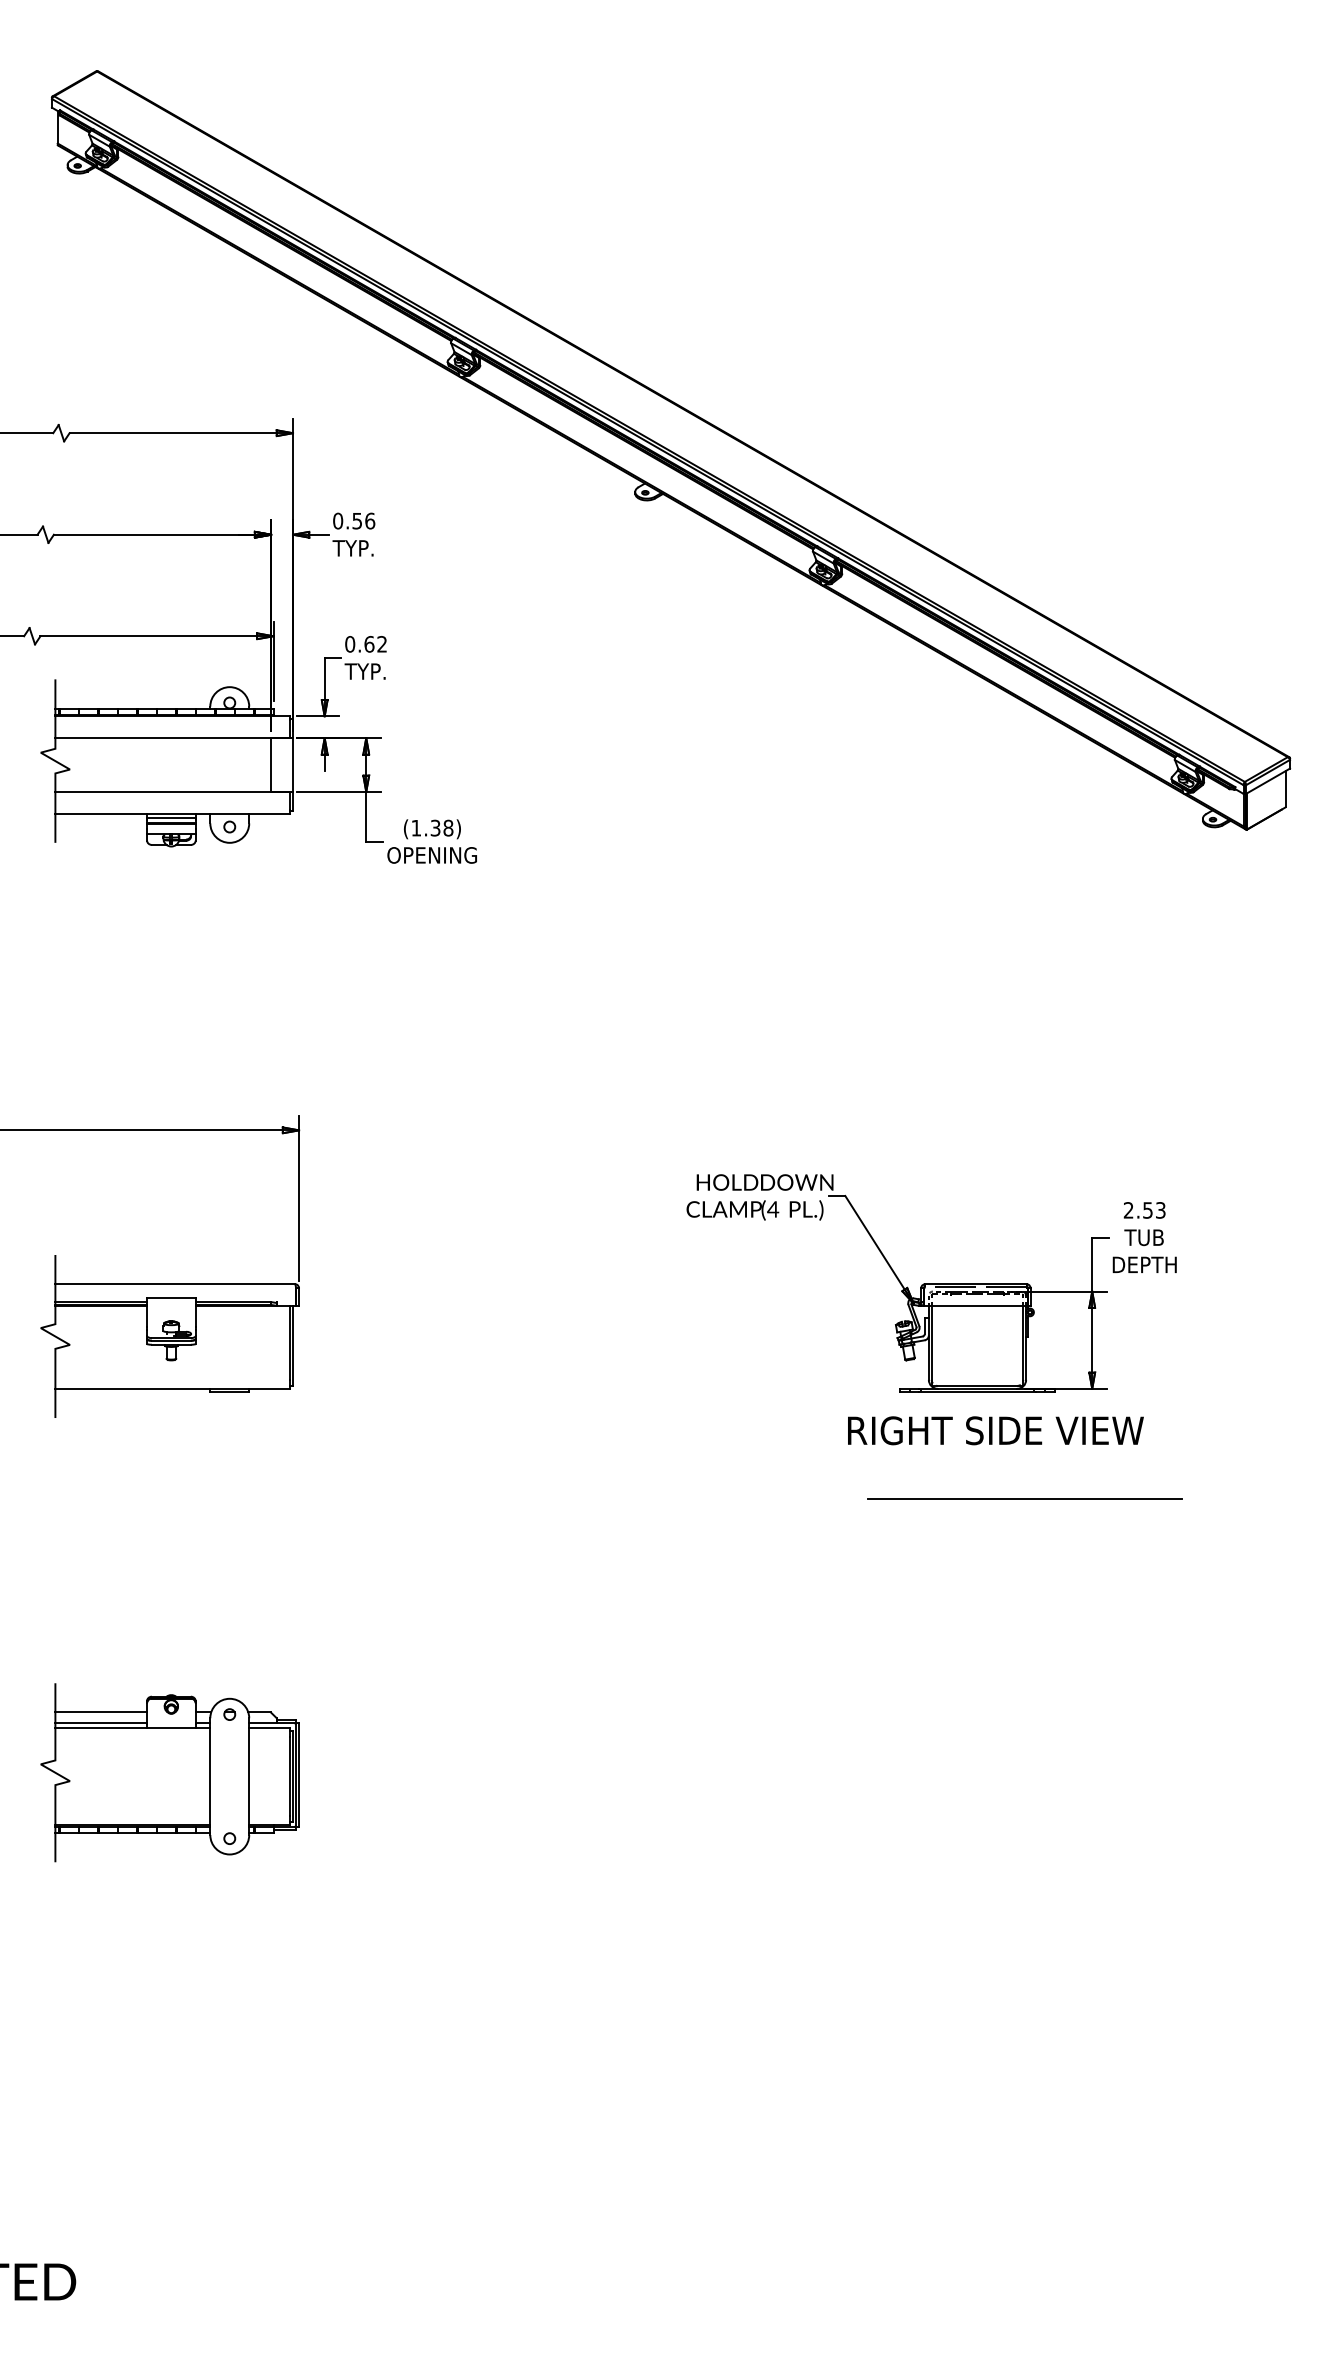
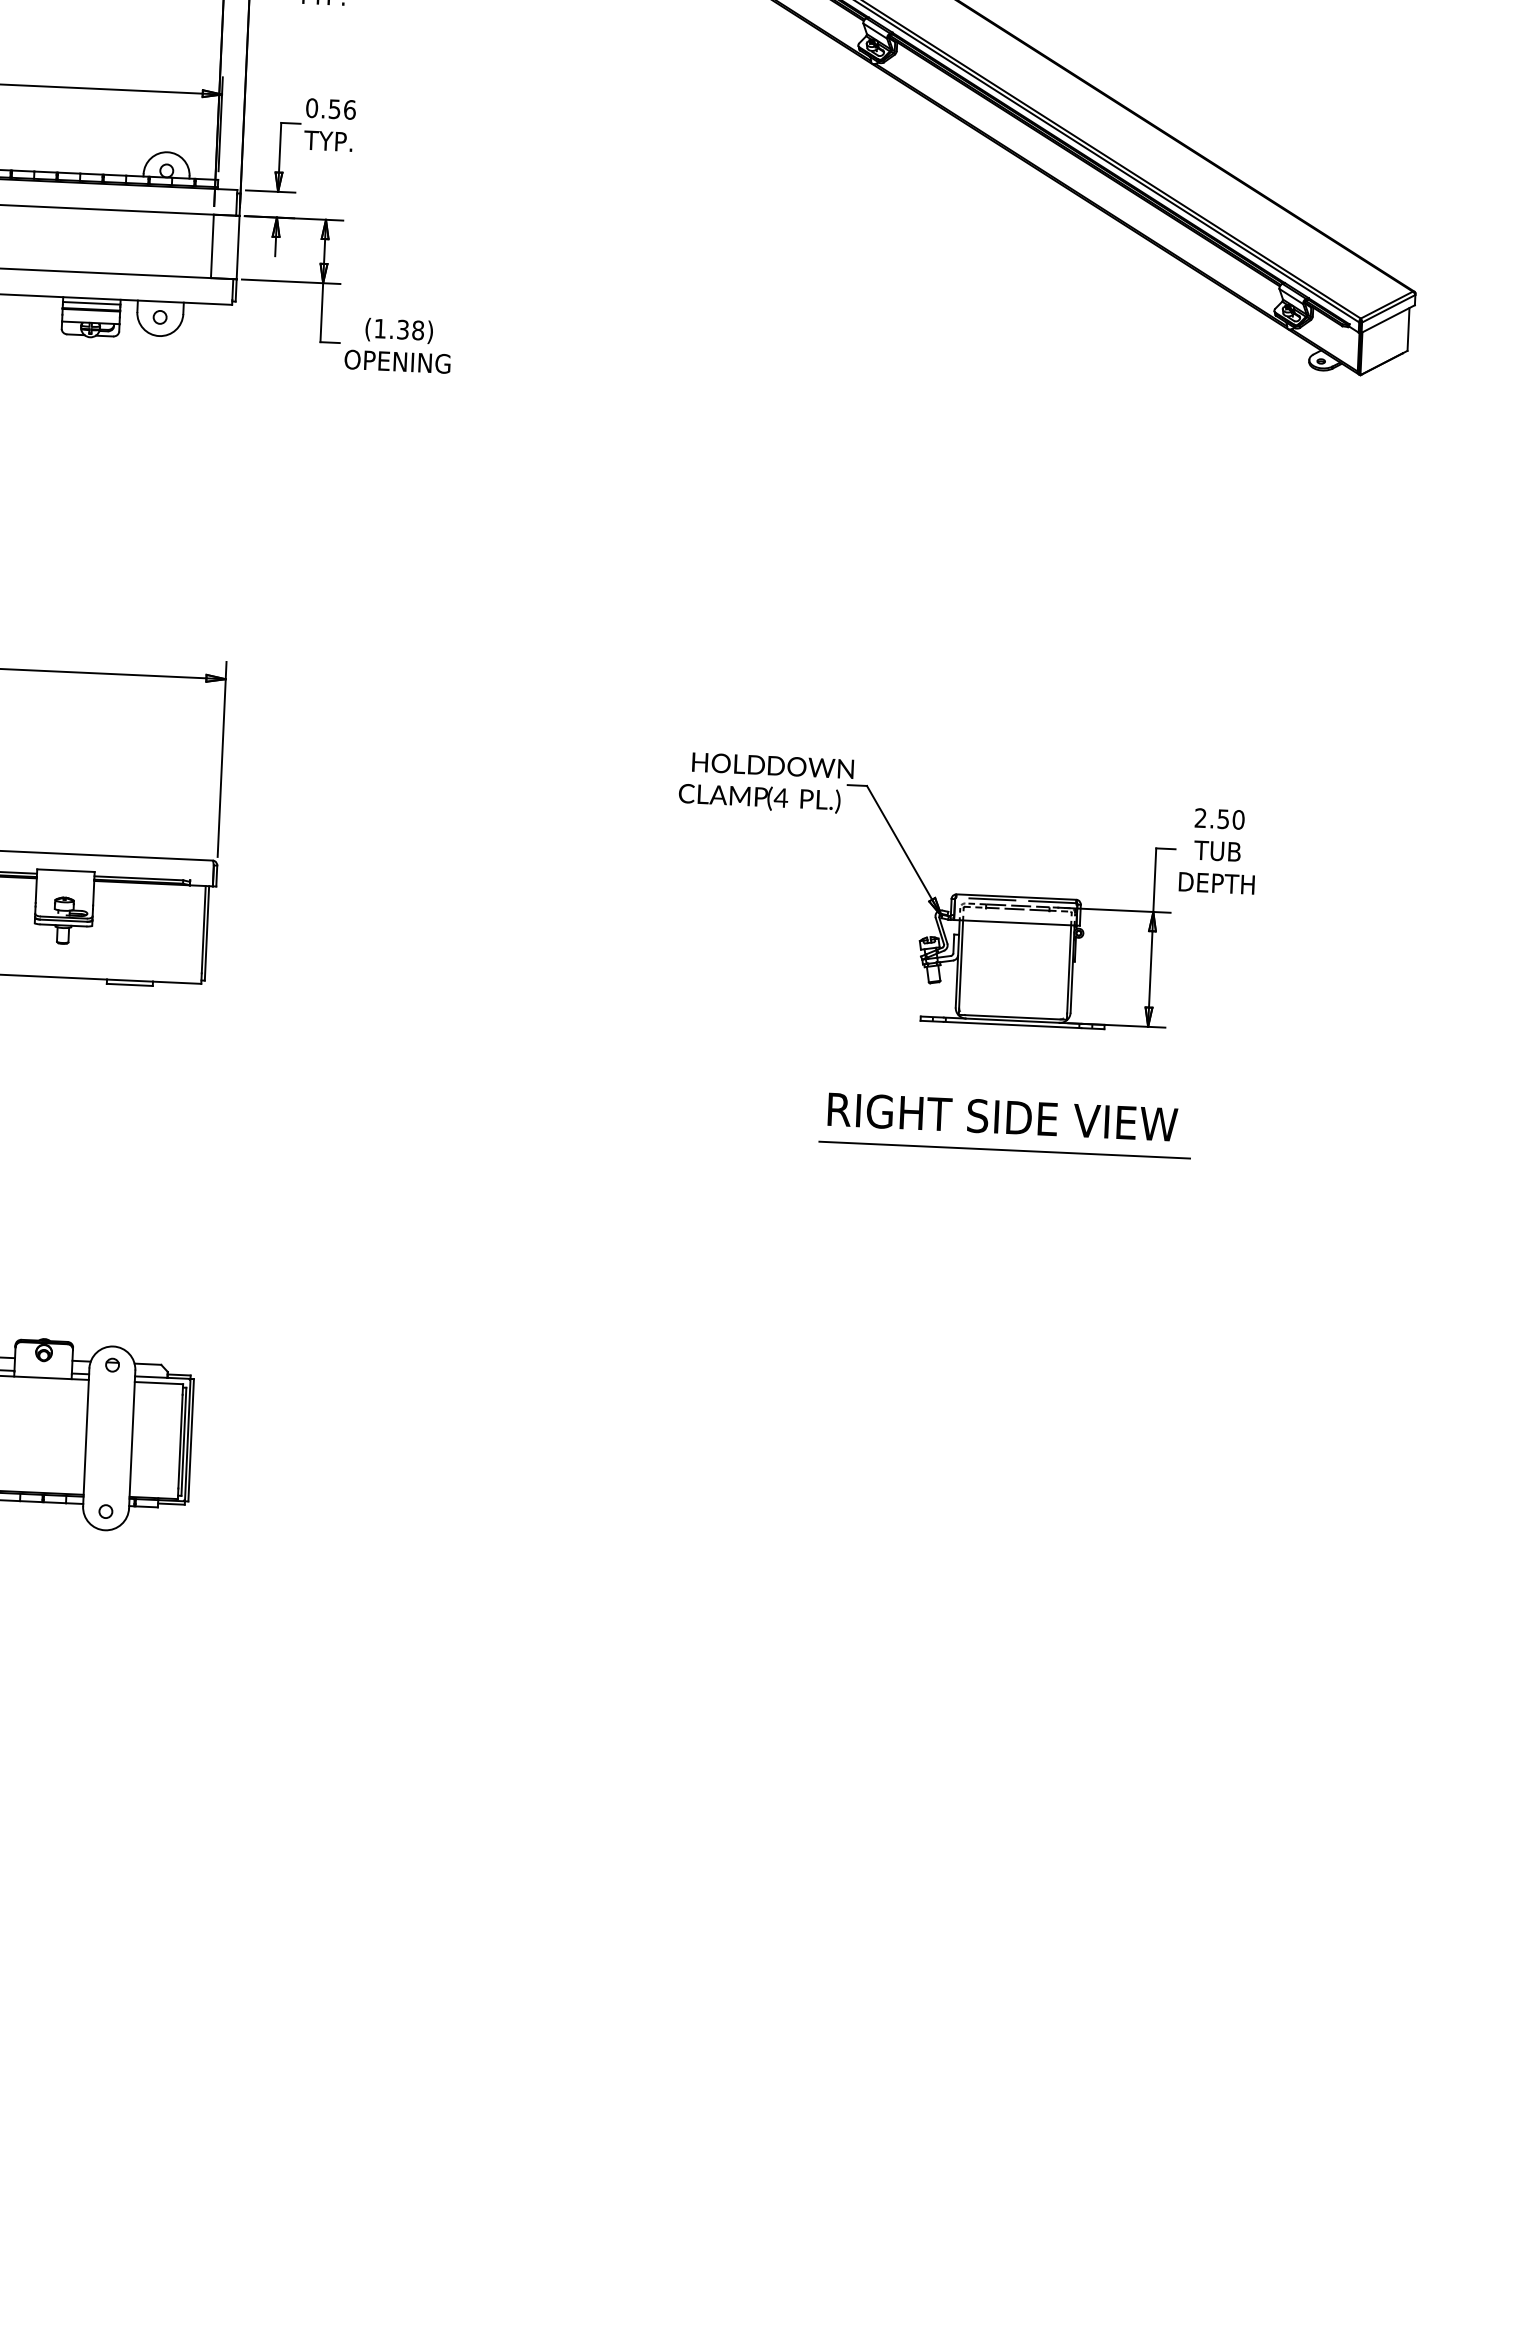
text: (375, 644) -> (341, 109), 0.62 -> 0.56
text: (1160, 1210) -> (1238, 819), 2.53 -> 2.50
text: (995, 1430) -> (1002, 1116), moved
line: (1024, 1498) -> (1004, 1150), moved

